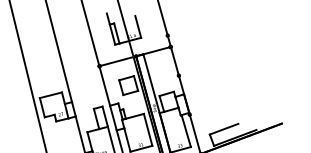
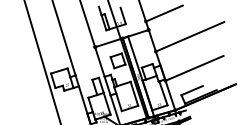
line: (192, 26) -> (164, 13), added
line: (225, 58) -> (190, 36), added
line: (228, 98) -> (194, 67), added

